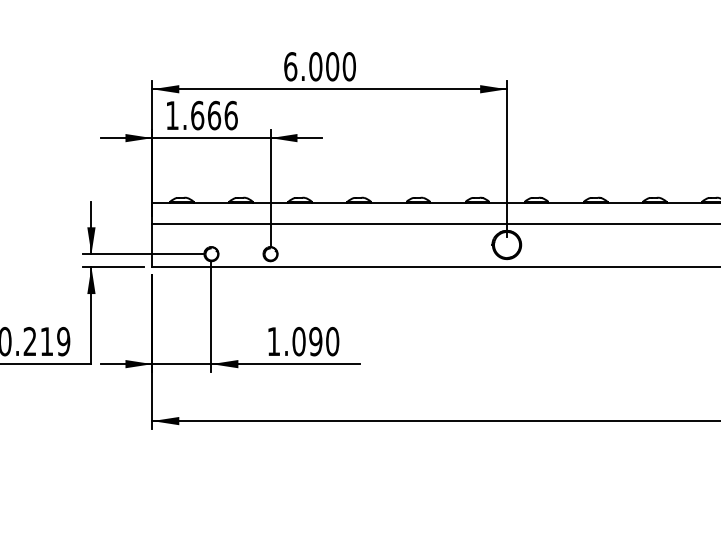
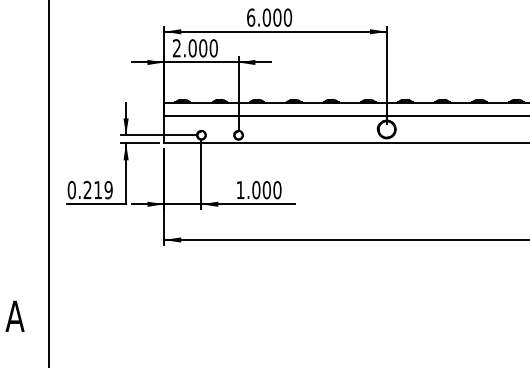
text: (202, 115) -> (195, 48), 1.666 -> 2.000
text: (315, 342) -> (266, 190), 1.090 -> 1.000

